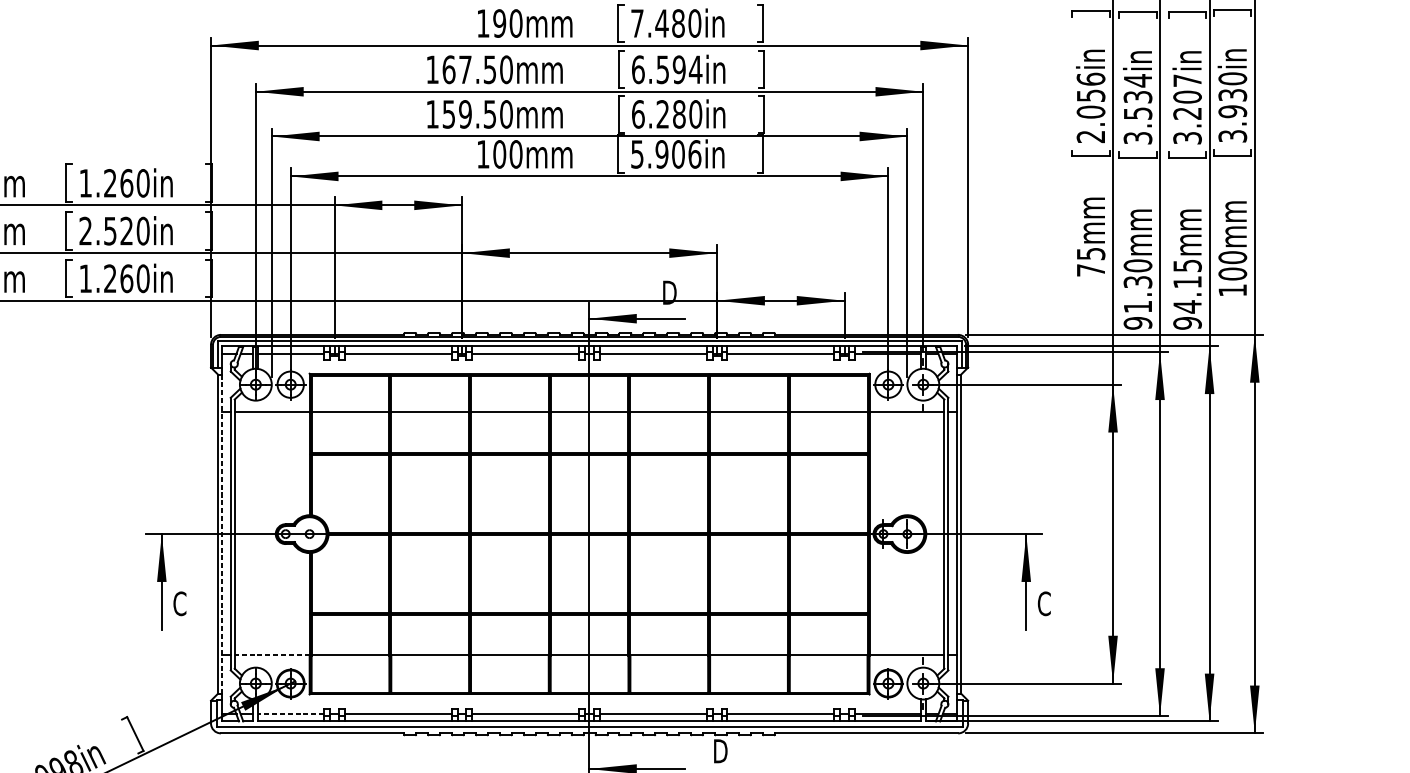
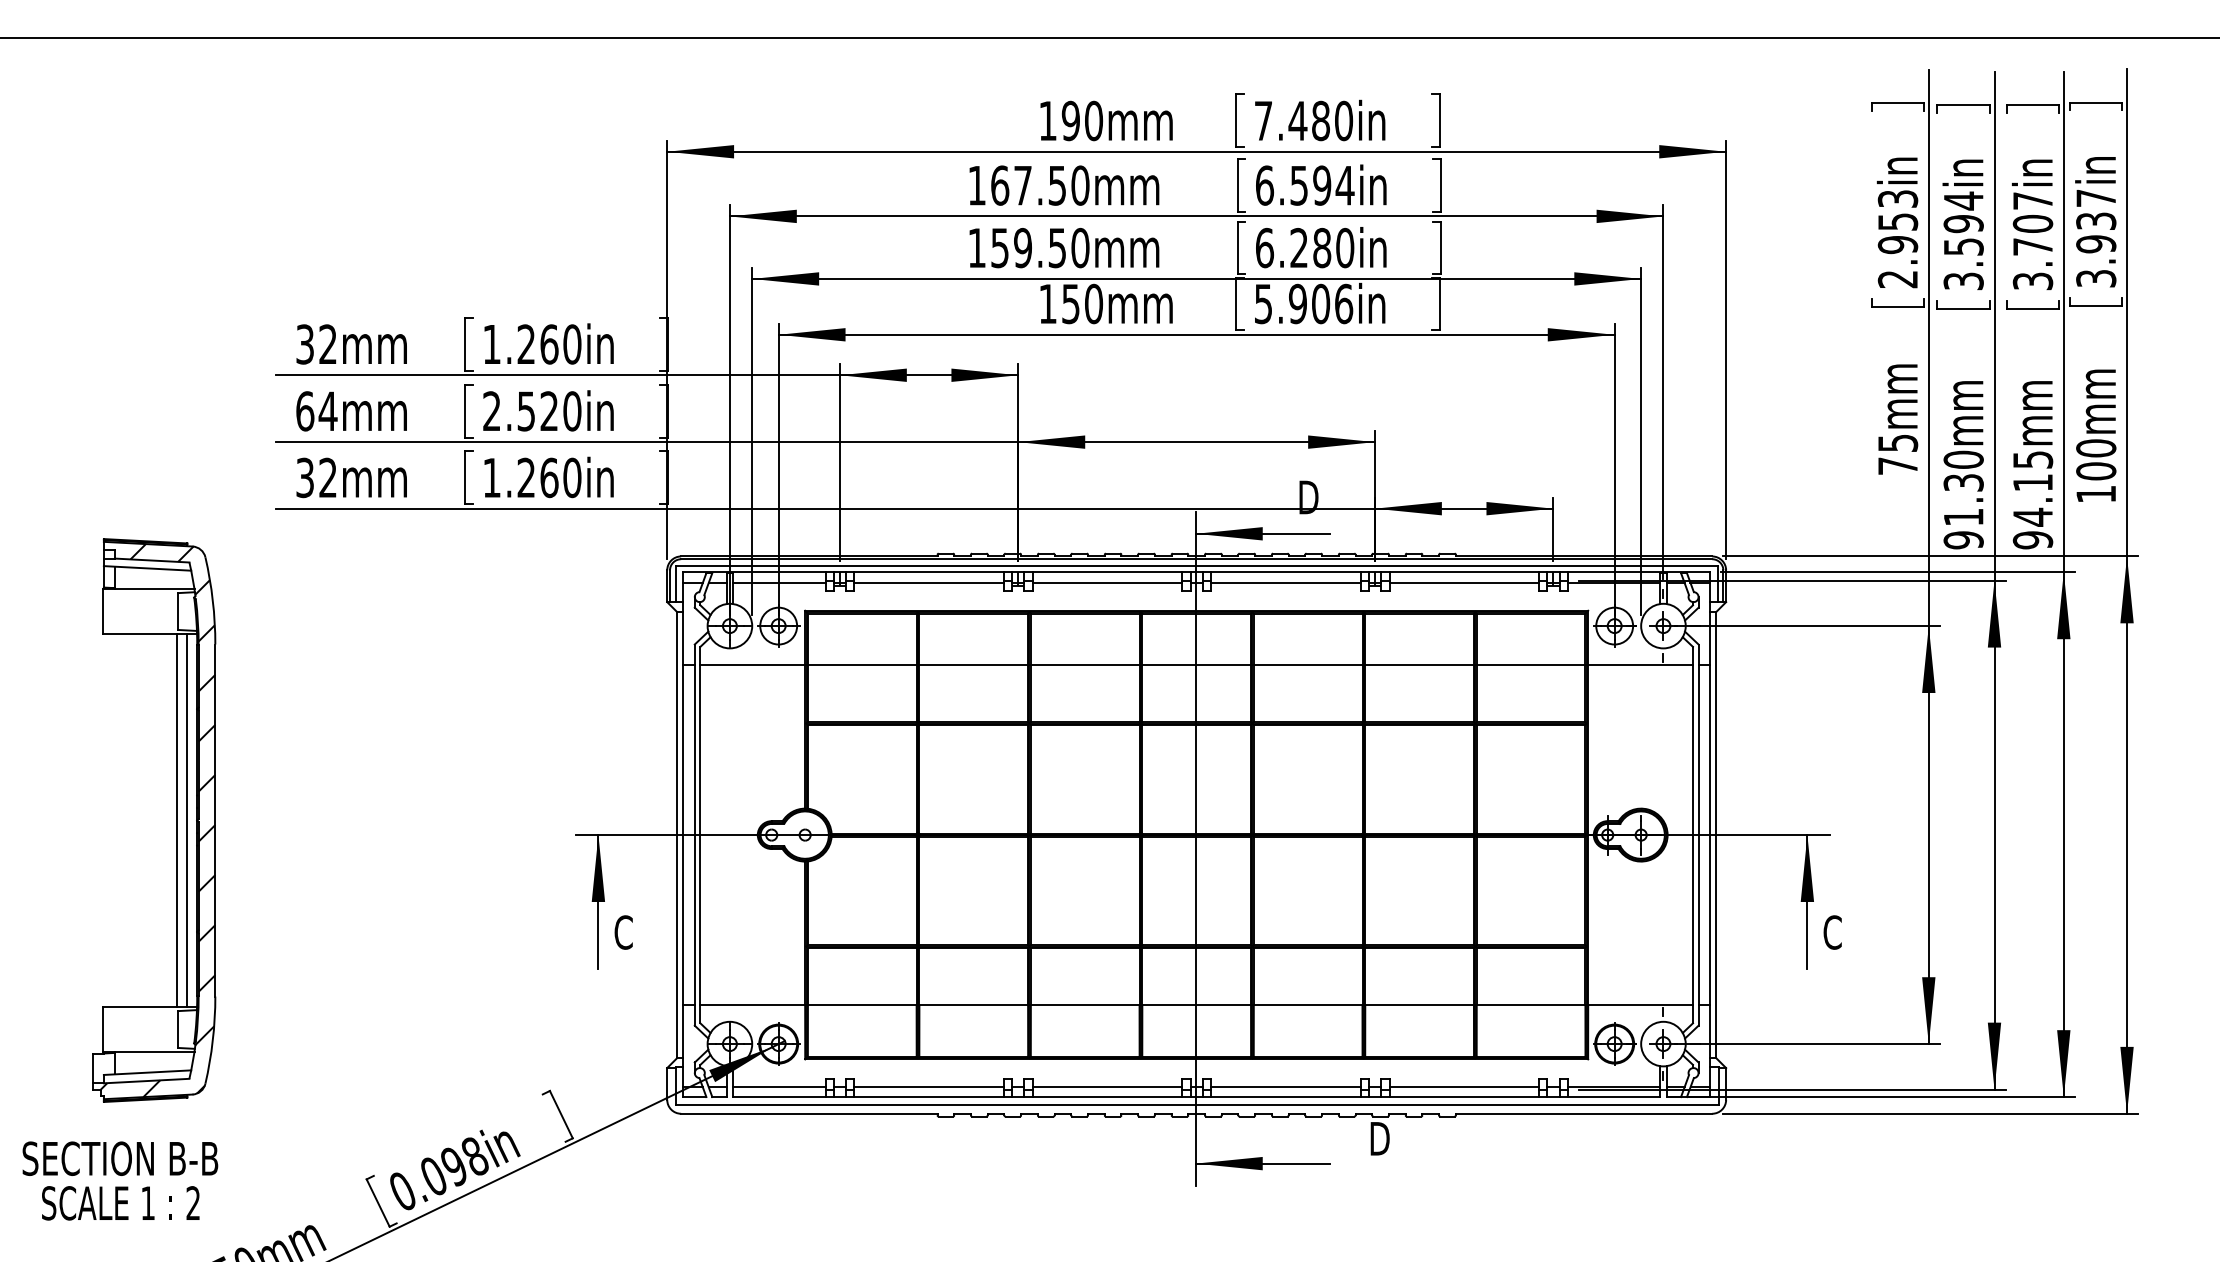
text: (1232, 78) -> (2096, 198), 3.930in -> 3.937in
text: (1090, 95) -> (1897, 221), 2.056in -> 2.953in
text: (1137, 97) -> (1963, 224), 3.534in -> 3.594in
text: (1187, 113) -> (2032, 246), 3.207in -> 3.707in
text: (500, 154) -> (1071, 303), 100mm -> 150mm
line: (222, 534) -> (683, 835), dashed -> solid
line: (272, 655) -> (752, 1004), dashed -> solid
line: (290, 714) -> (778, 1087), dashed -> solid

